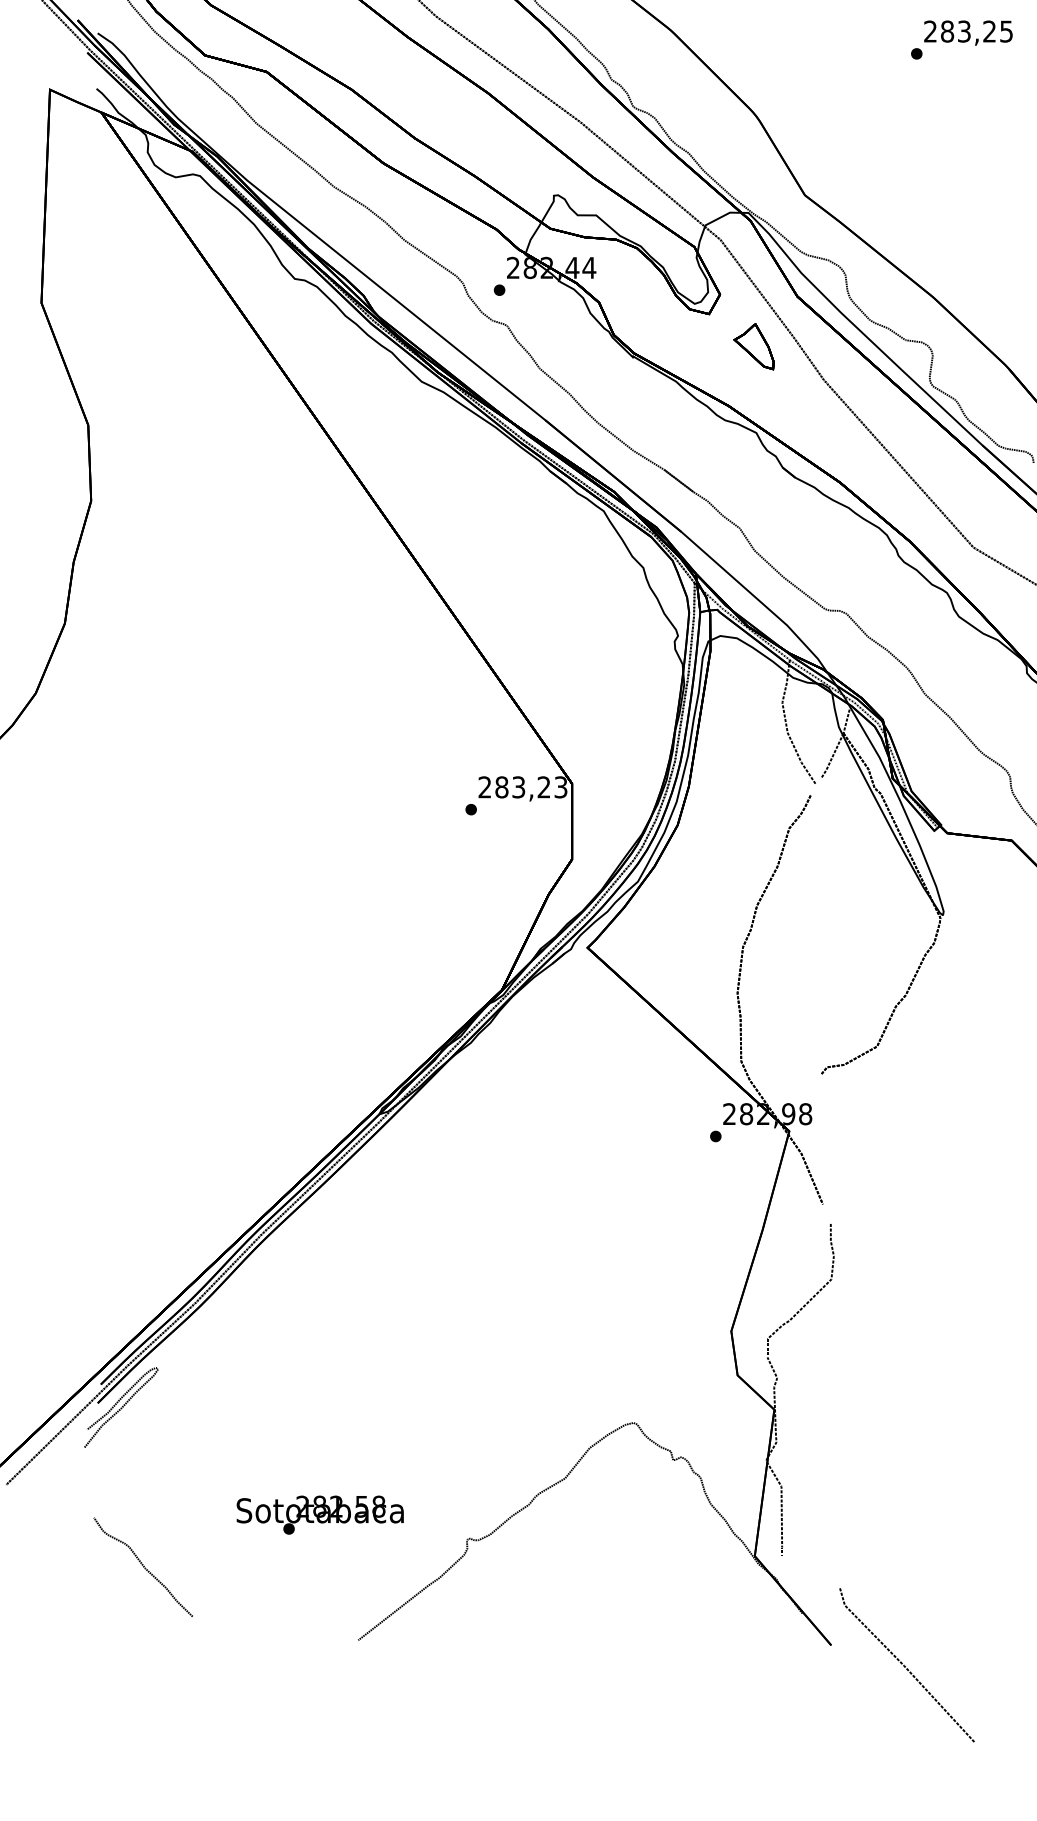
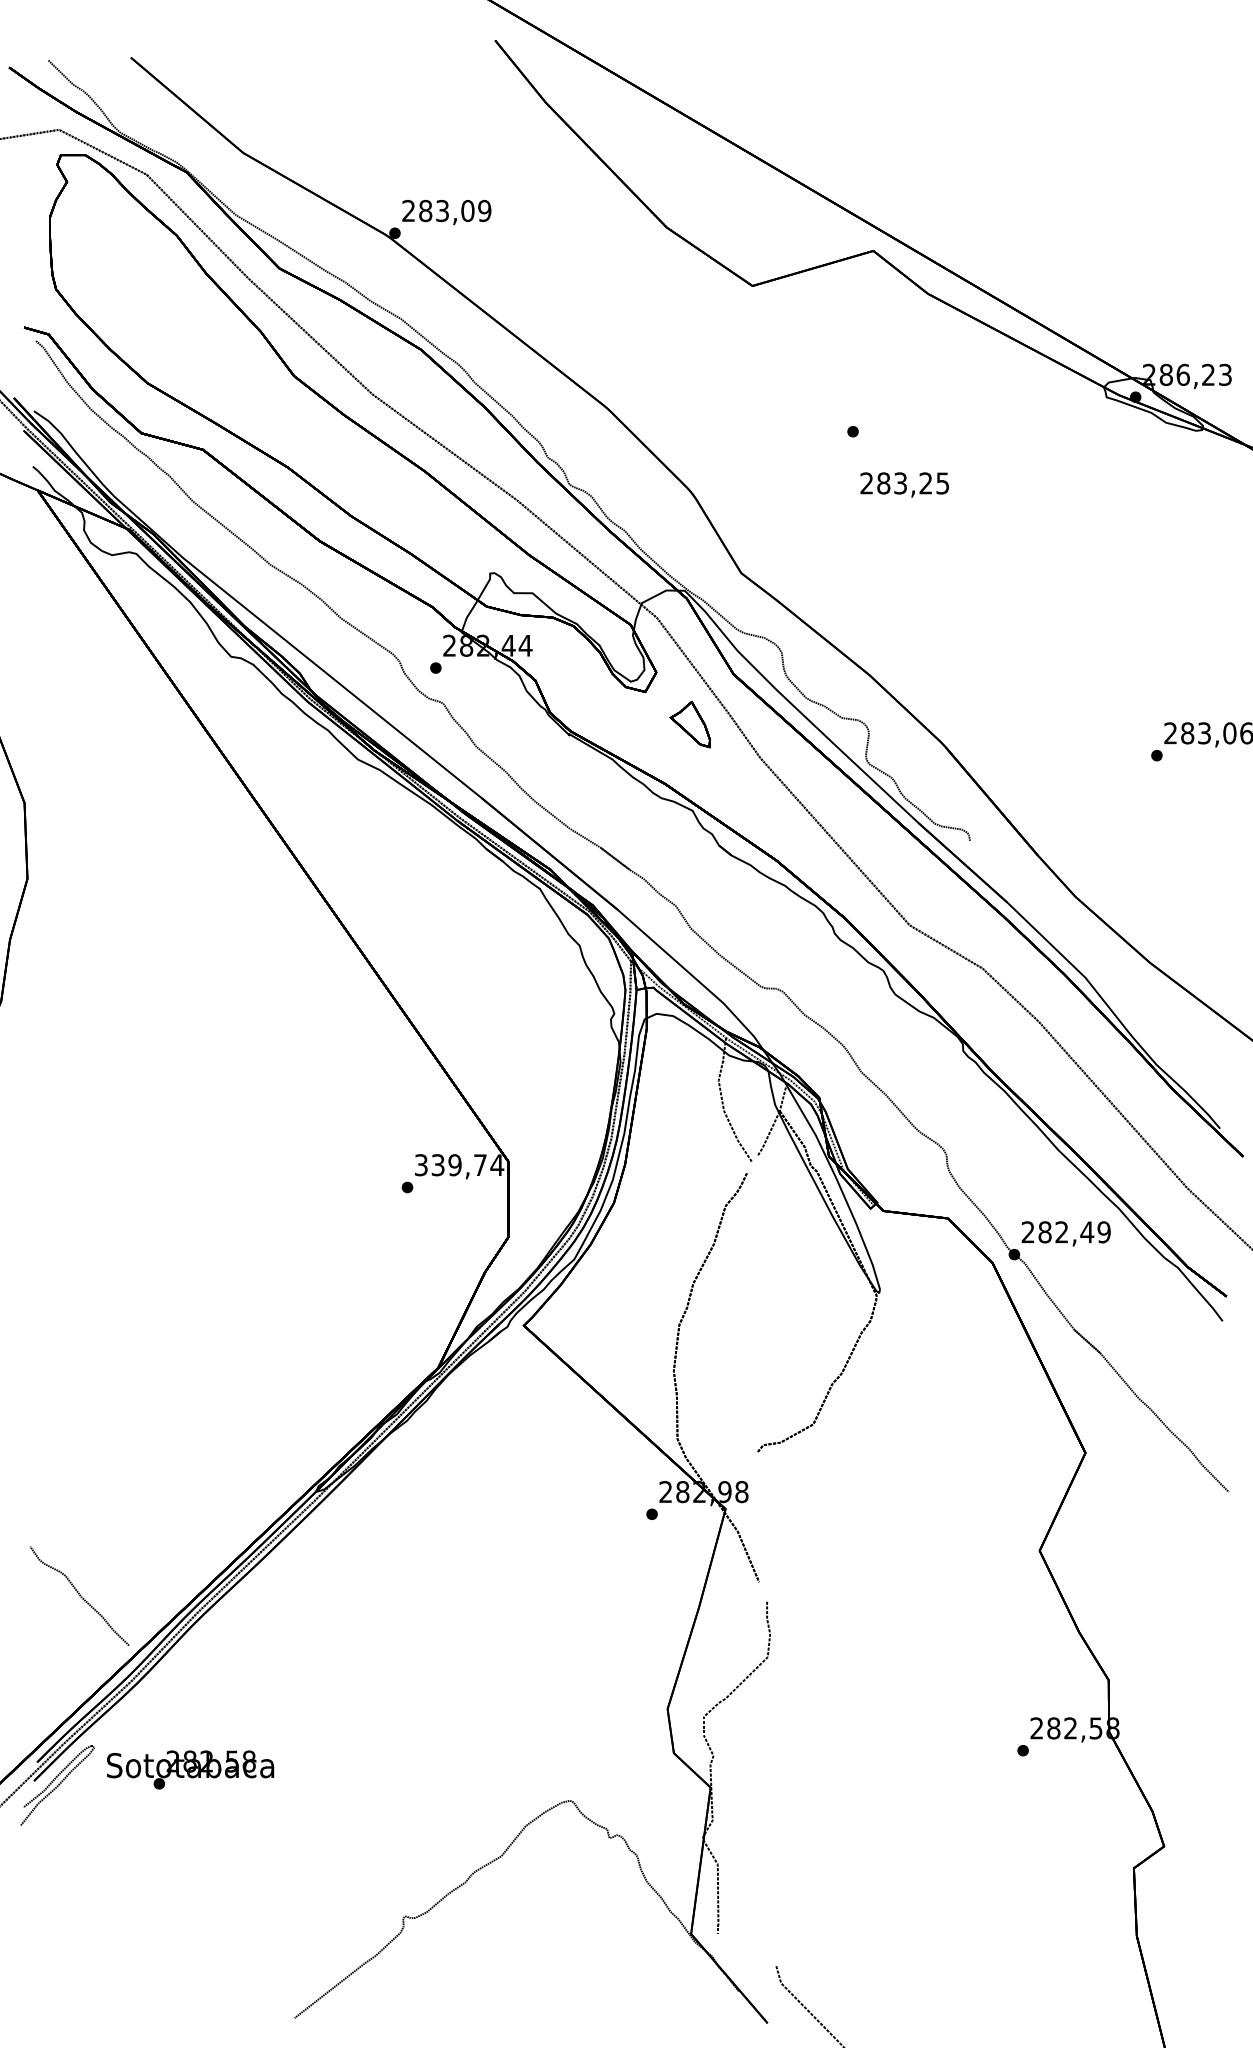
text: (968, 32) -> (904, 484), moved
text: (523, 787) -> (459, 1165), 283,23 -> 339,74
text: (320, 1514) -> (190, 1769), moved
curve: (143, 1566) -> (79, 1595), moved

